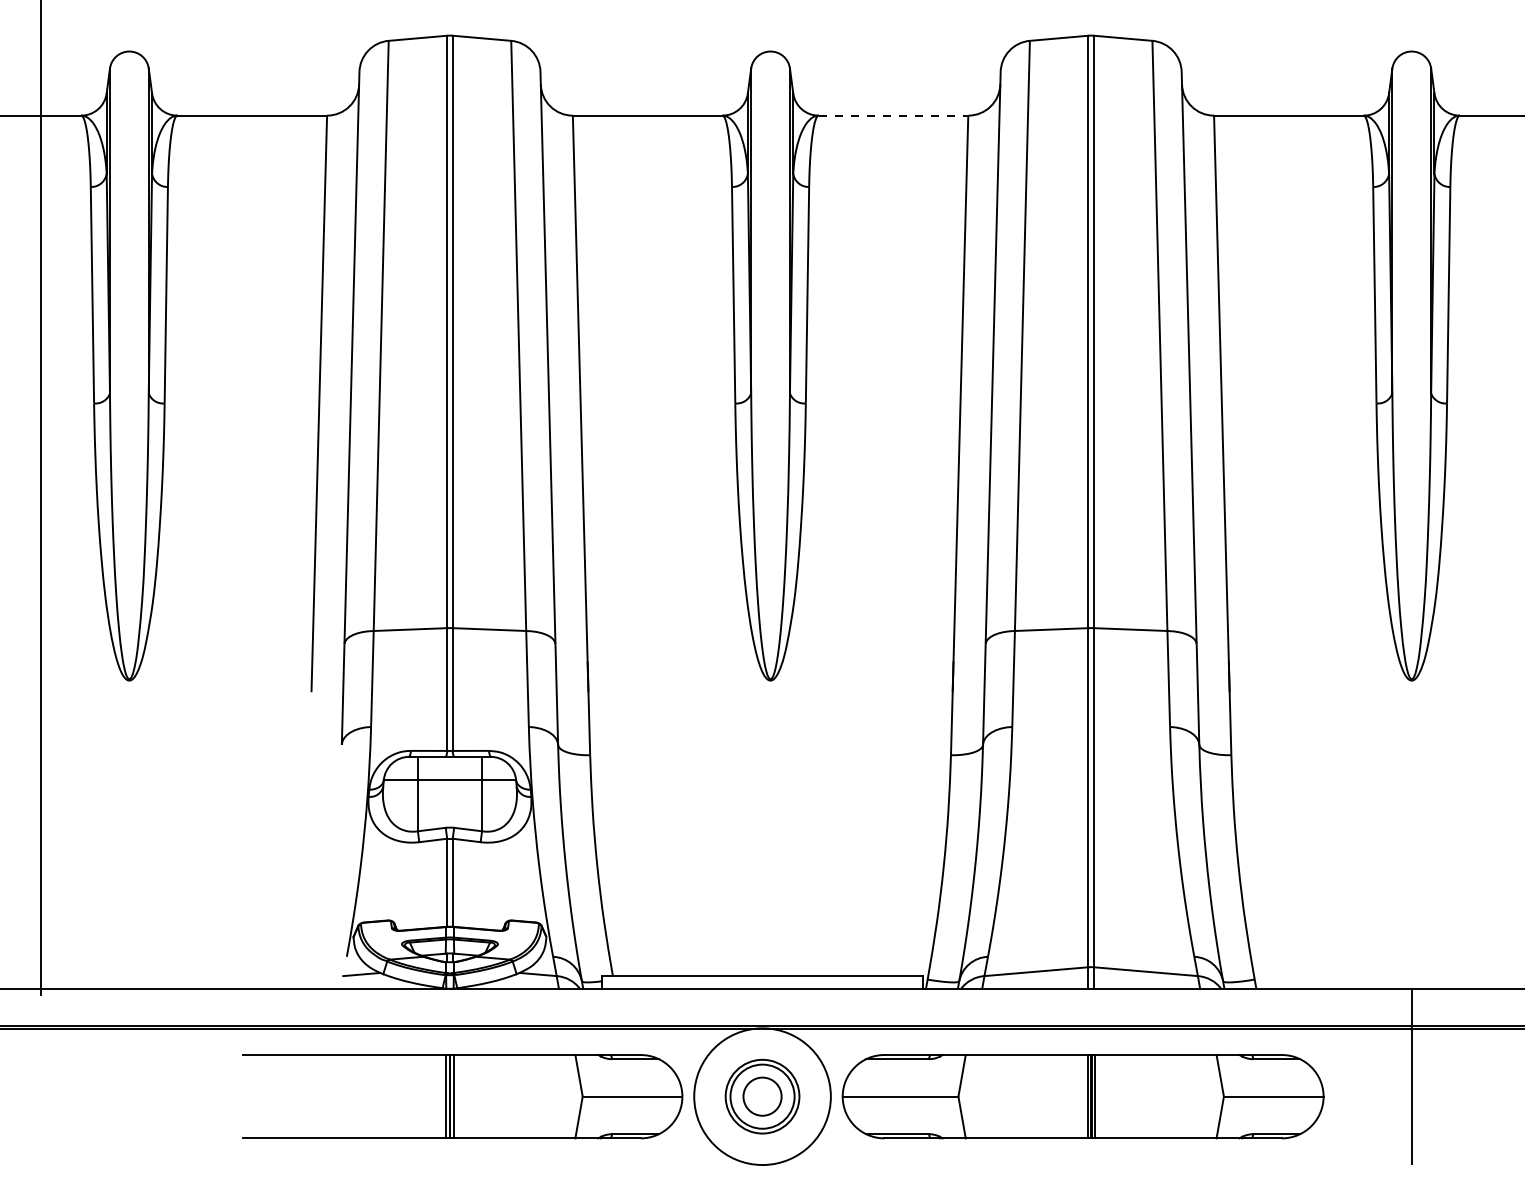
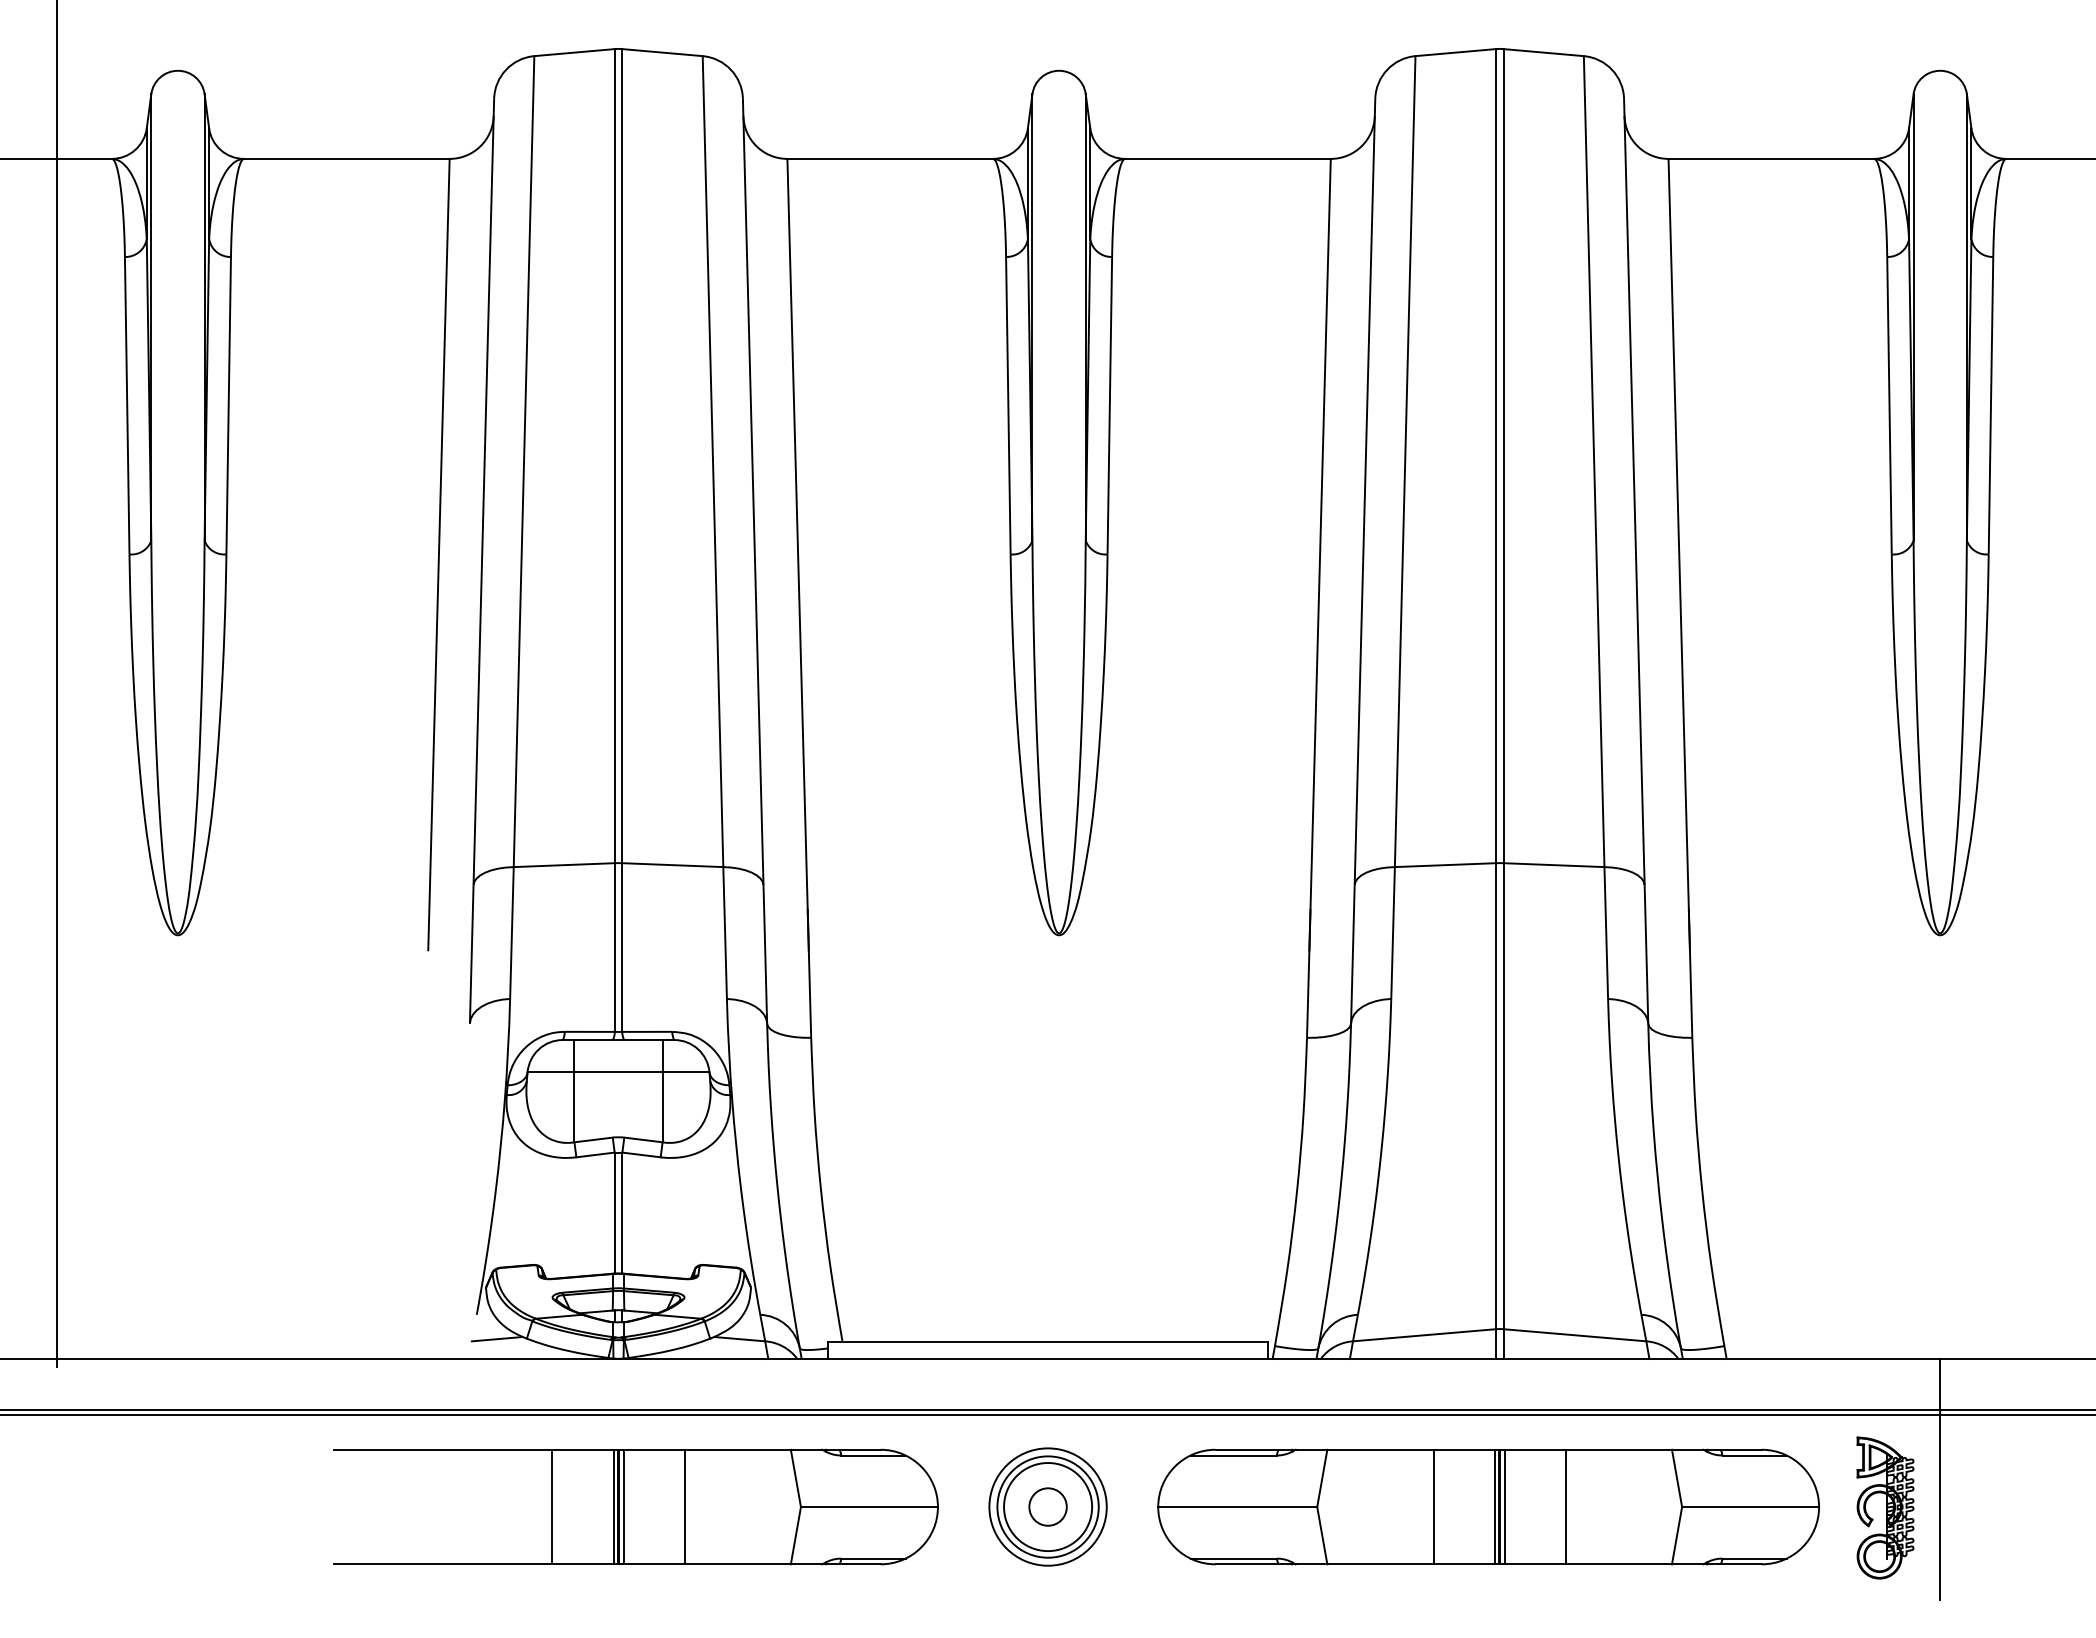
line: (893, 115) -> (1228, 158), dashed -> solid
line: (401, 1096) -> (551, 1506), added
line: (498, 1096) -> (685, 1506), added
circle: (762, 1096) -> (1048, 1506), size x0.62
circle: (762, 1096) -> (1048, 1506), size x0.71
line: (1043, 1096) -> (1434, 1506), added
line: (1139, 1096) -> (1566, 1506), added
part: (1371, 1097) -> (1884, 1508), added

